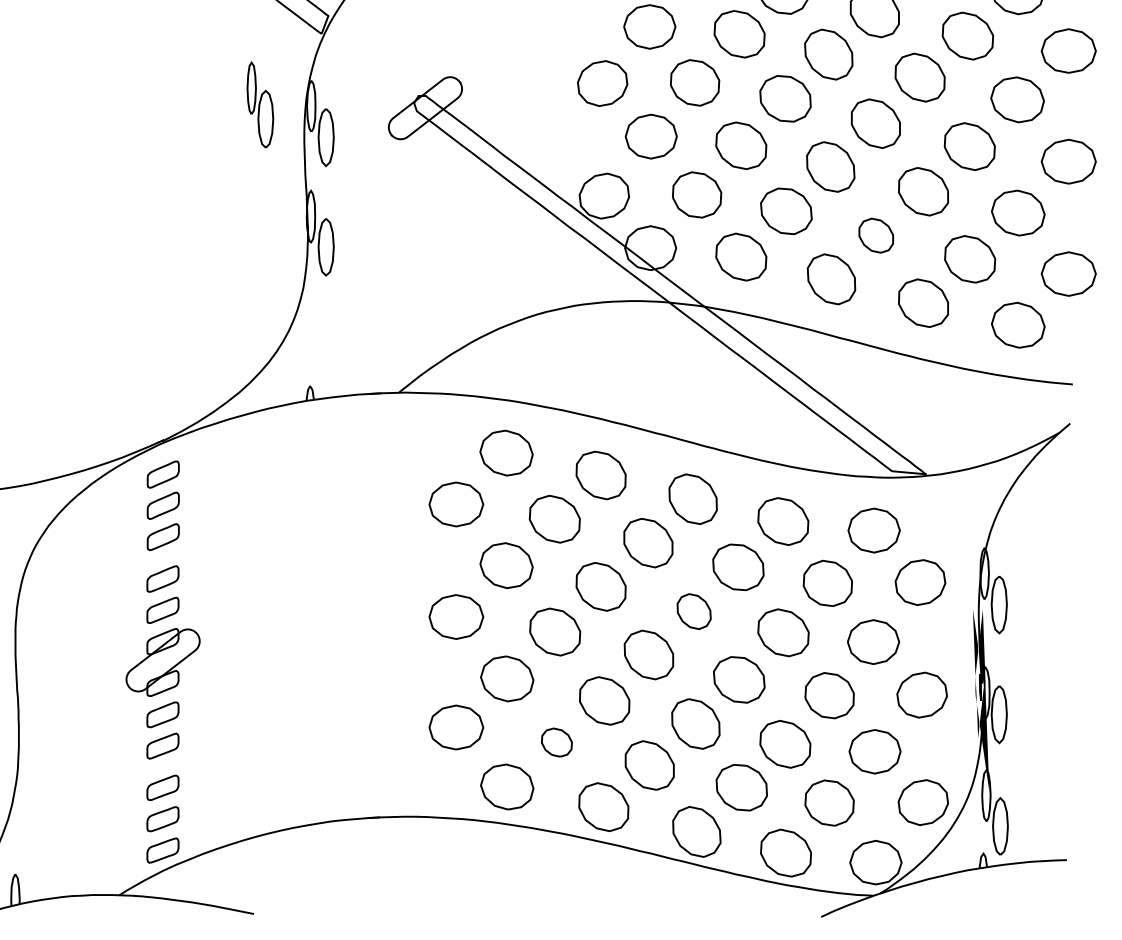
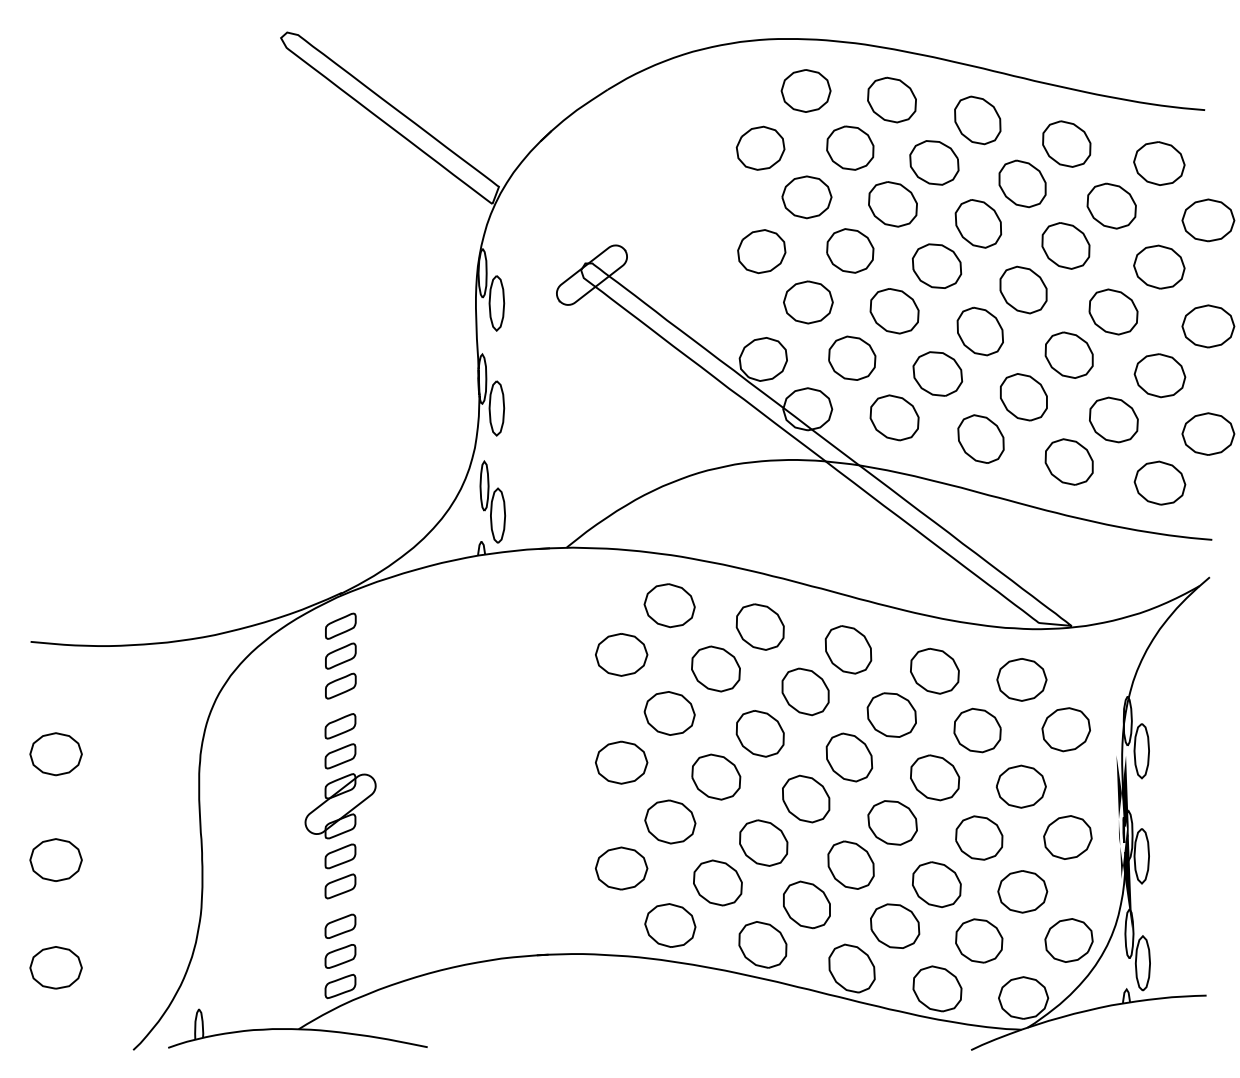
part: (260, 104) -> (492, 501), moved
part: (875, 235) -> (1023, 397), size x1.43
part: (694, 611) -> (849, 757), size x1.43
part: (556, 742) -> (717, 882), size x1.67

